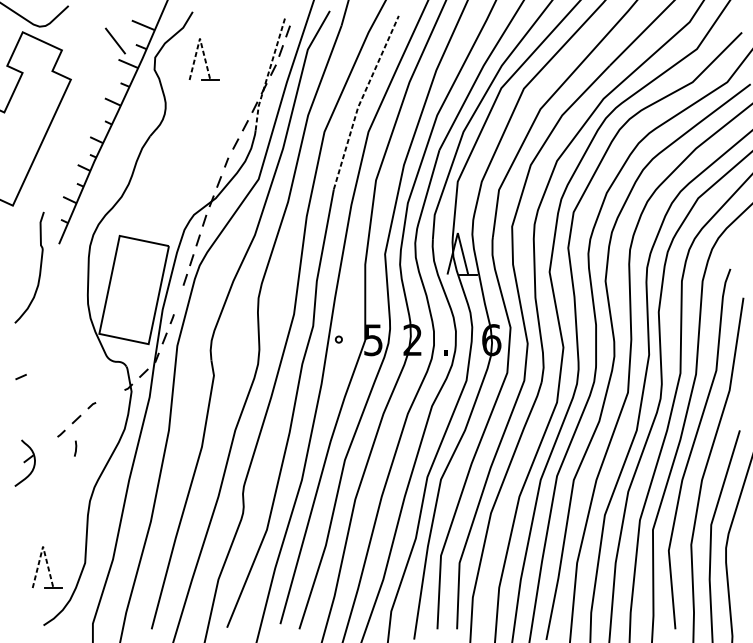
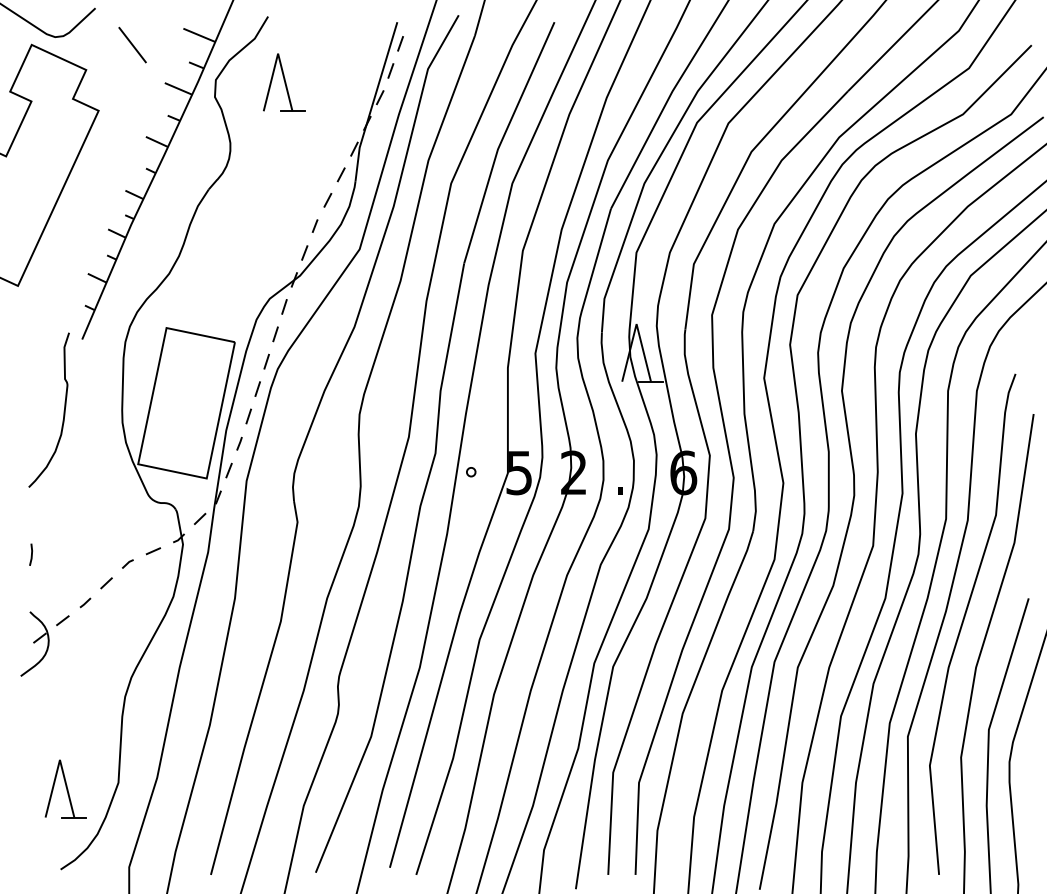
line: (200, 38) -> (278, 53), dashed -> solid
line: (115, 40) -> (132, 44), moved
line: (268, 72) -> (373, 101), dashed -> solid
line: (361, 101) -> (502, 140), dashed -> solid
curve: (39, 267) -> (63, 410), moved
line: (178, 299) -> (248, 416), added
line: (21, 377) -> (153, 551), moved
line: (44, 446) -> (62, 620), added
line: (75, 448) -> (31, 554), moved
line: (42, 546) -> (59, 759), dashed -> solid

